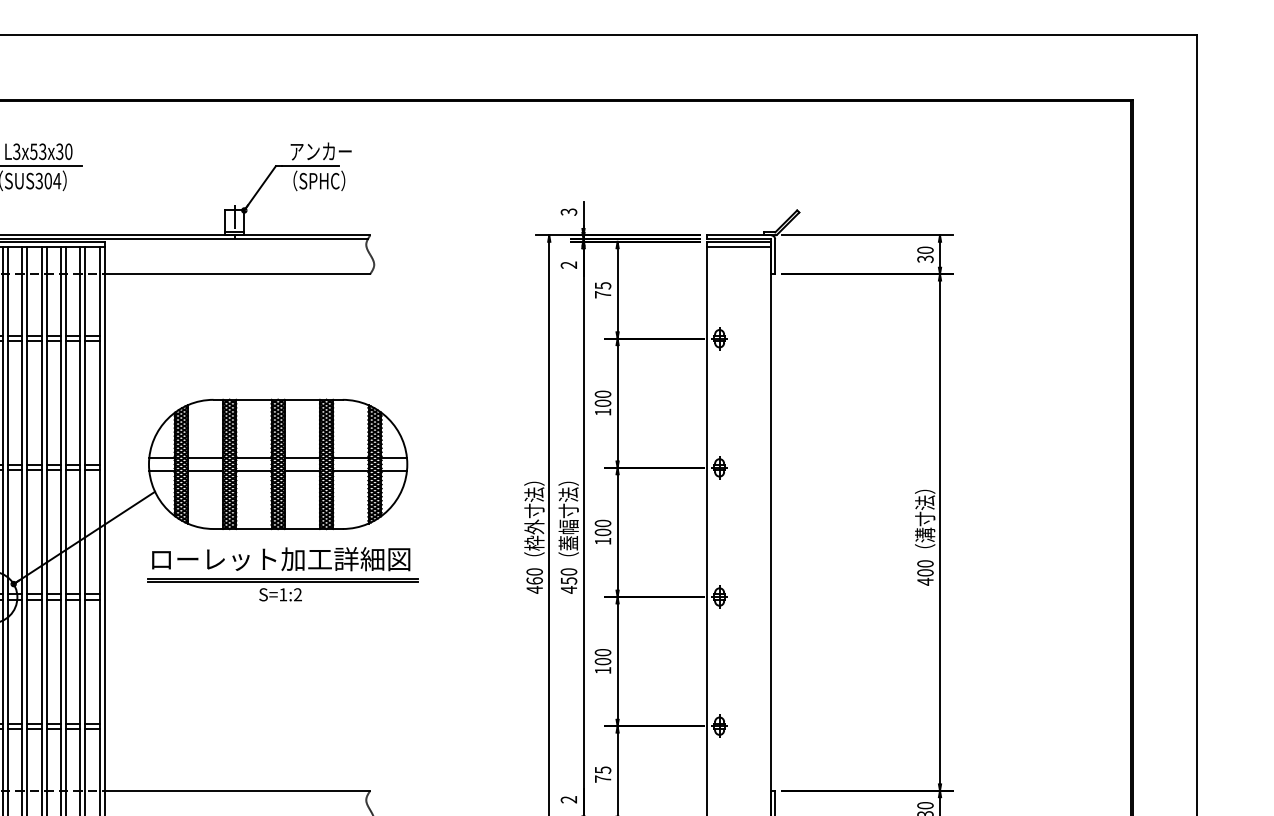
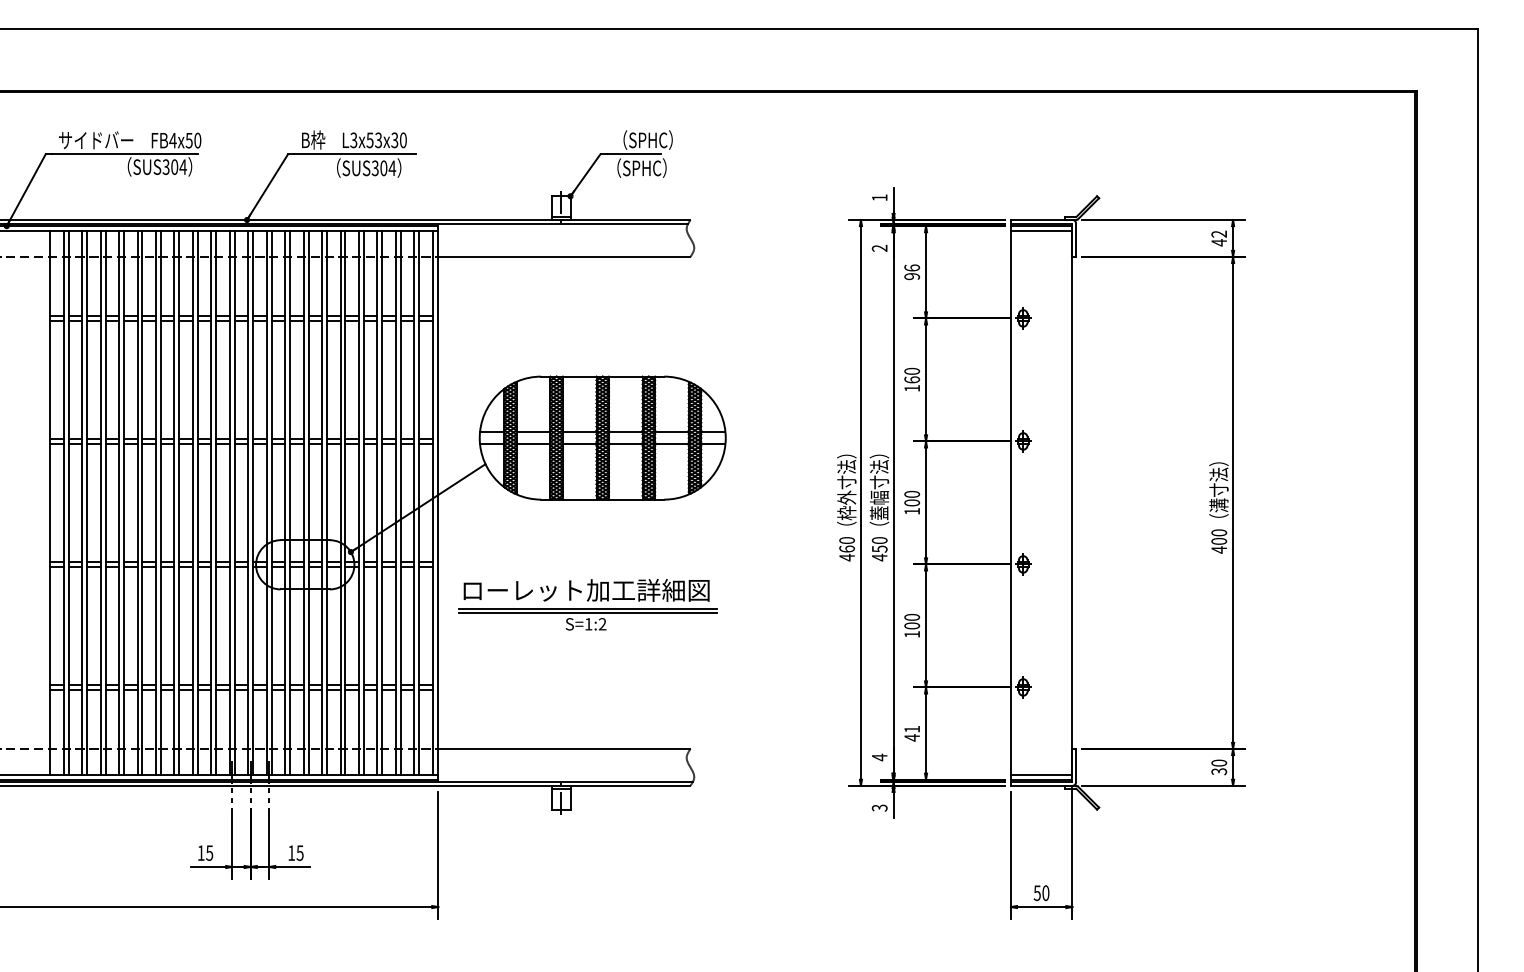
text: (320, 150) -> (643, 139), アンカー -> （SPHC）
text: (568, 211) -> (879, 197), 3 -> 1
text: (925, 254) -> (1219, 238), 30 -> 42
text: (603, 290) -> (912, 272), 75 -> 96
text: (602, 402) -> (911, 379), 100 -> 160
part: (282, 574) -> (587, 604), moved
text: (603, 774) -> (912, 733), 75 -> 41
text: (568, 799) -> (879, 757), 2 -> 4

